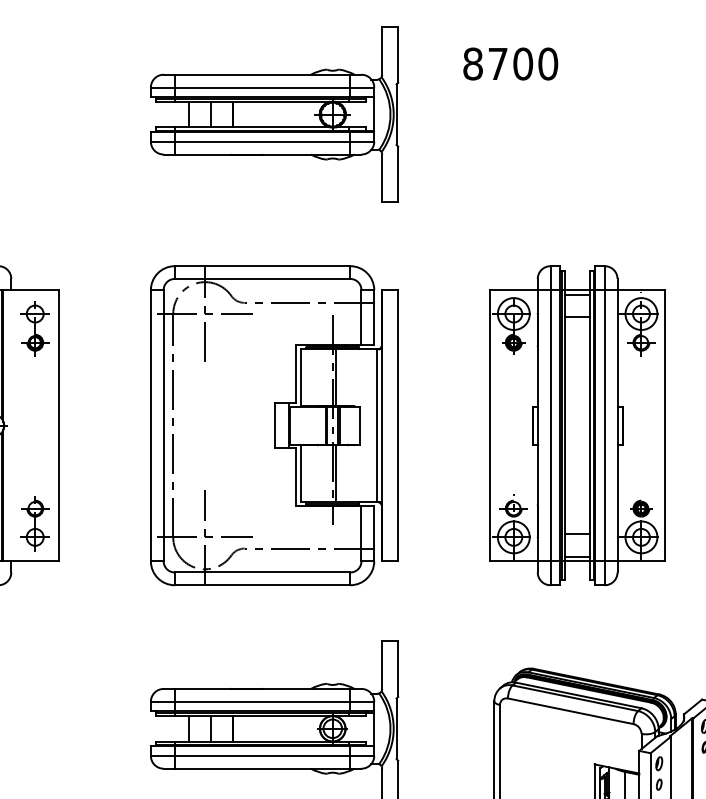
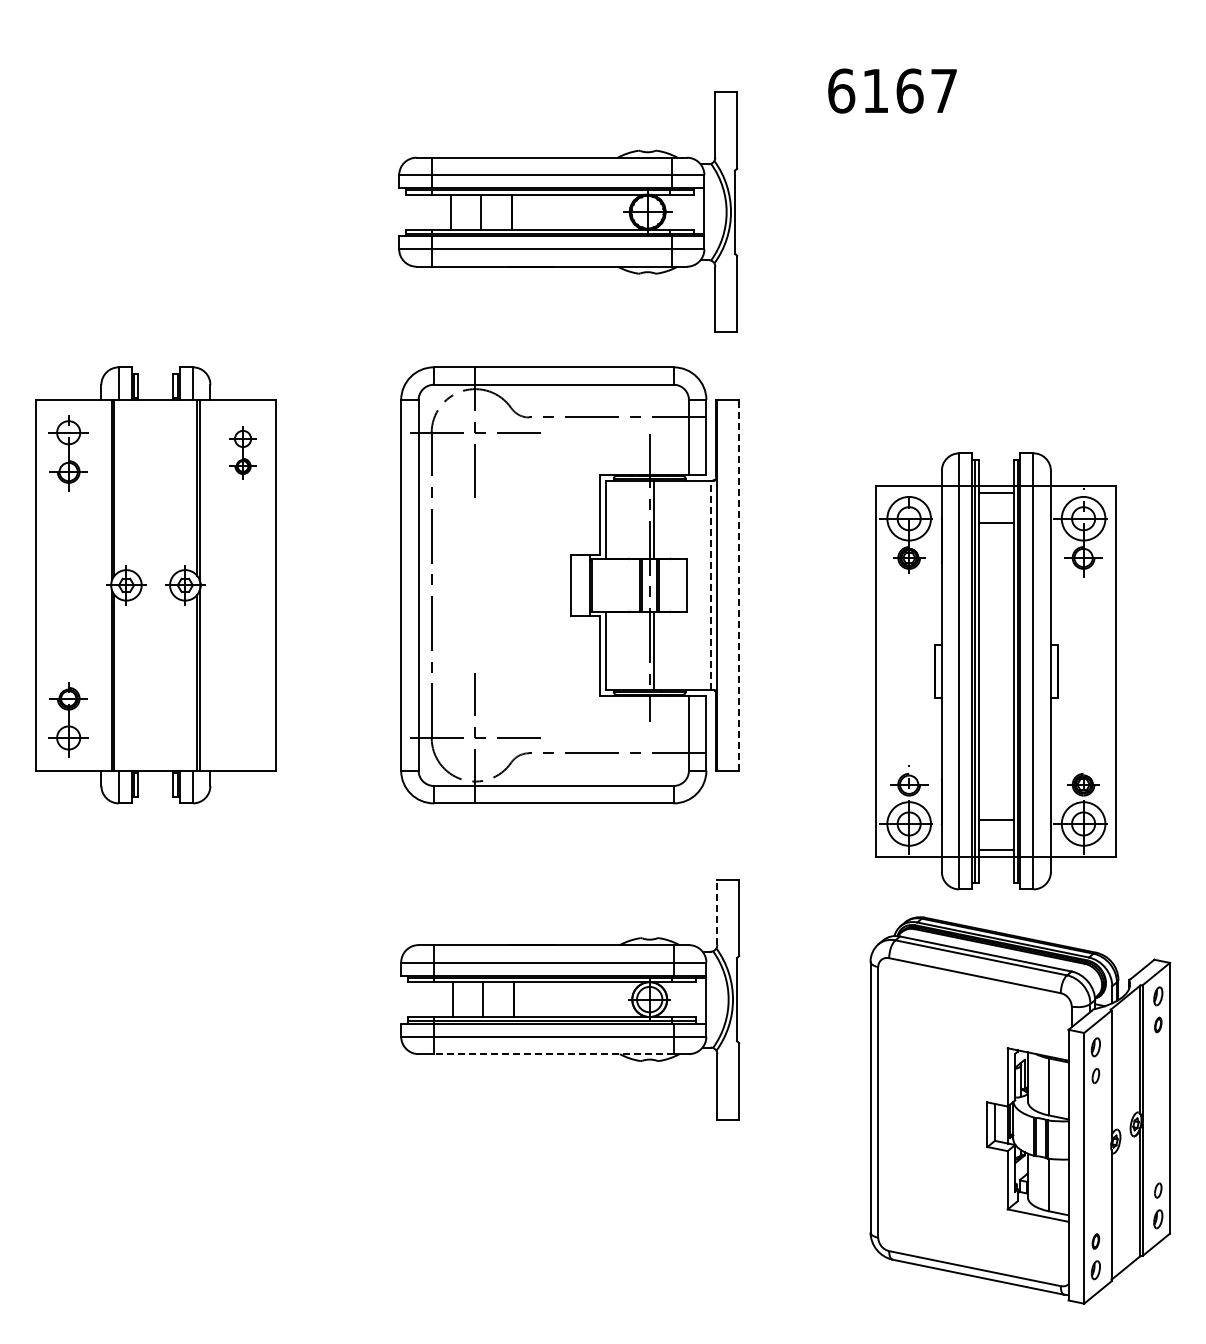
text: (510, 63) -> (892, 90), 8700 -> 6167
part: (274, 114) -> (568, 211), moved
part: (34, 329) -> (242, 453), size x0.7
line: (377, 425) -> (710, 585), solid -> dashed
line: (398, 425) -> (739, 584), solid -> dashed
part: (576, 425) -> (995, 671), moved
part: (34, 523) -> (242, 719), removed
line: (382, 665) -> (717, 912), solid -> dashed
line: (262, 768) -> (553, 1054), solid -> dashed

